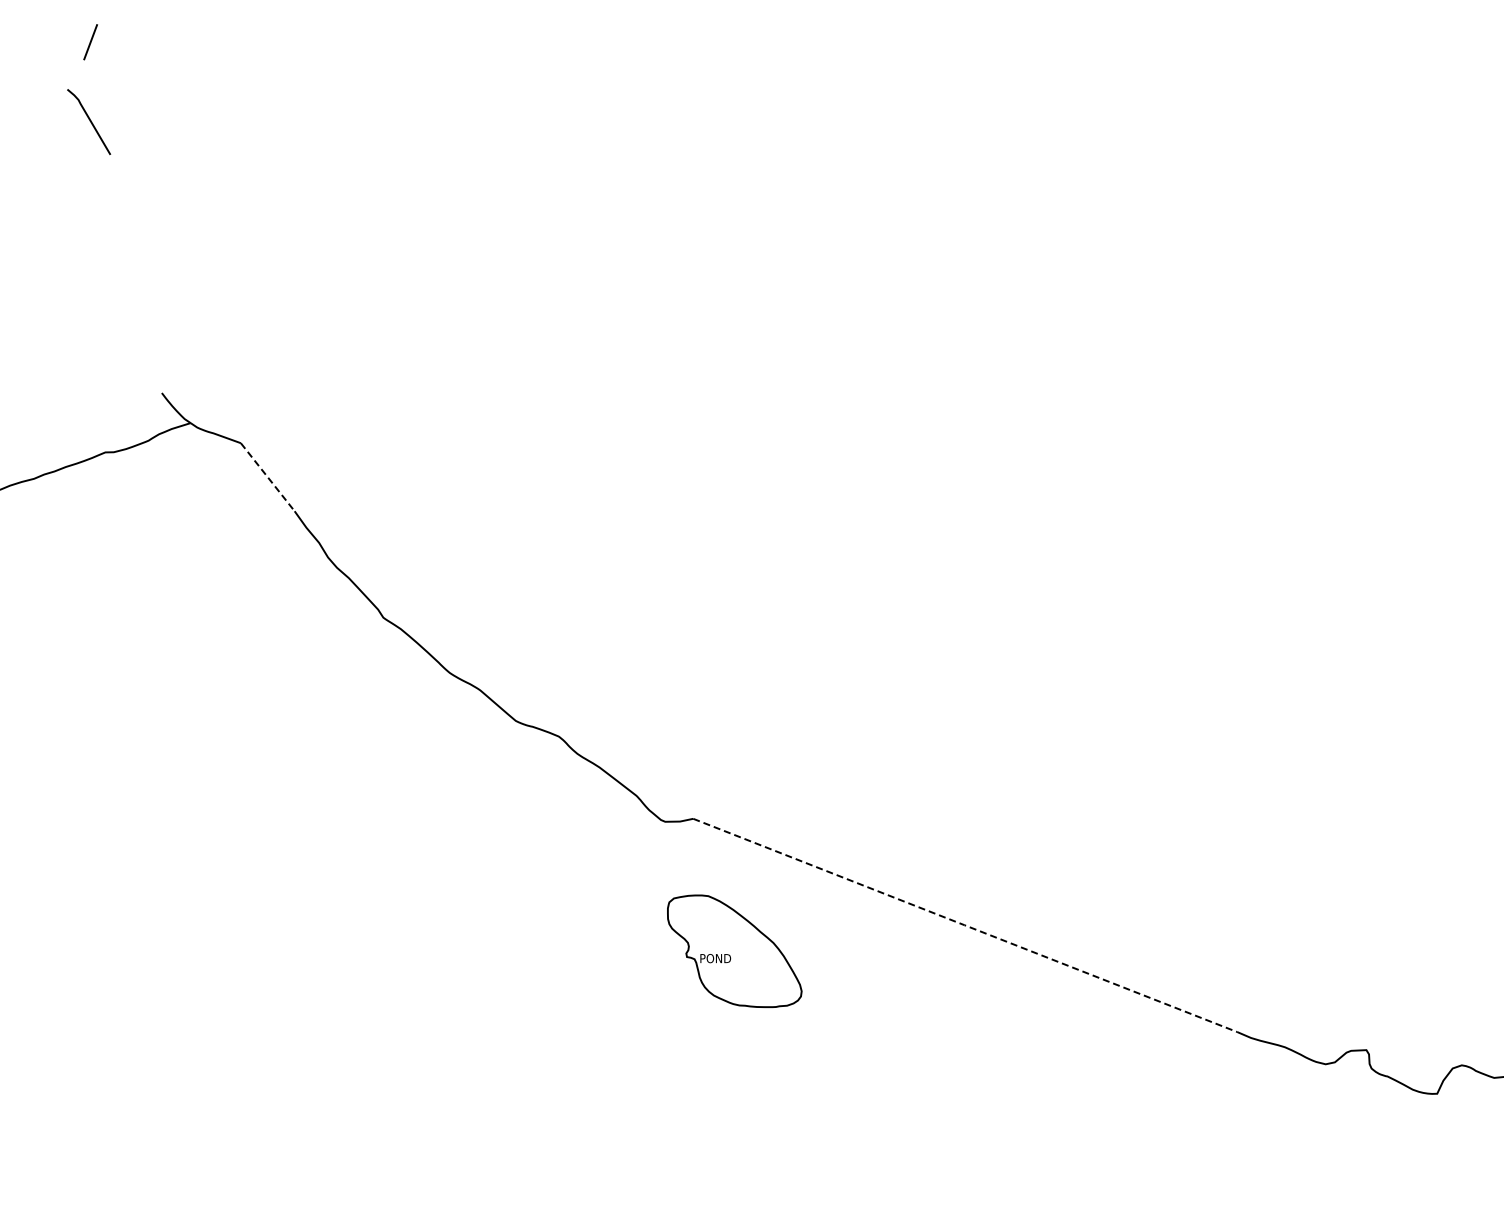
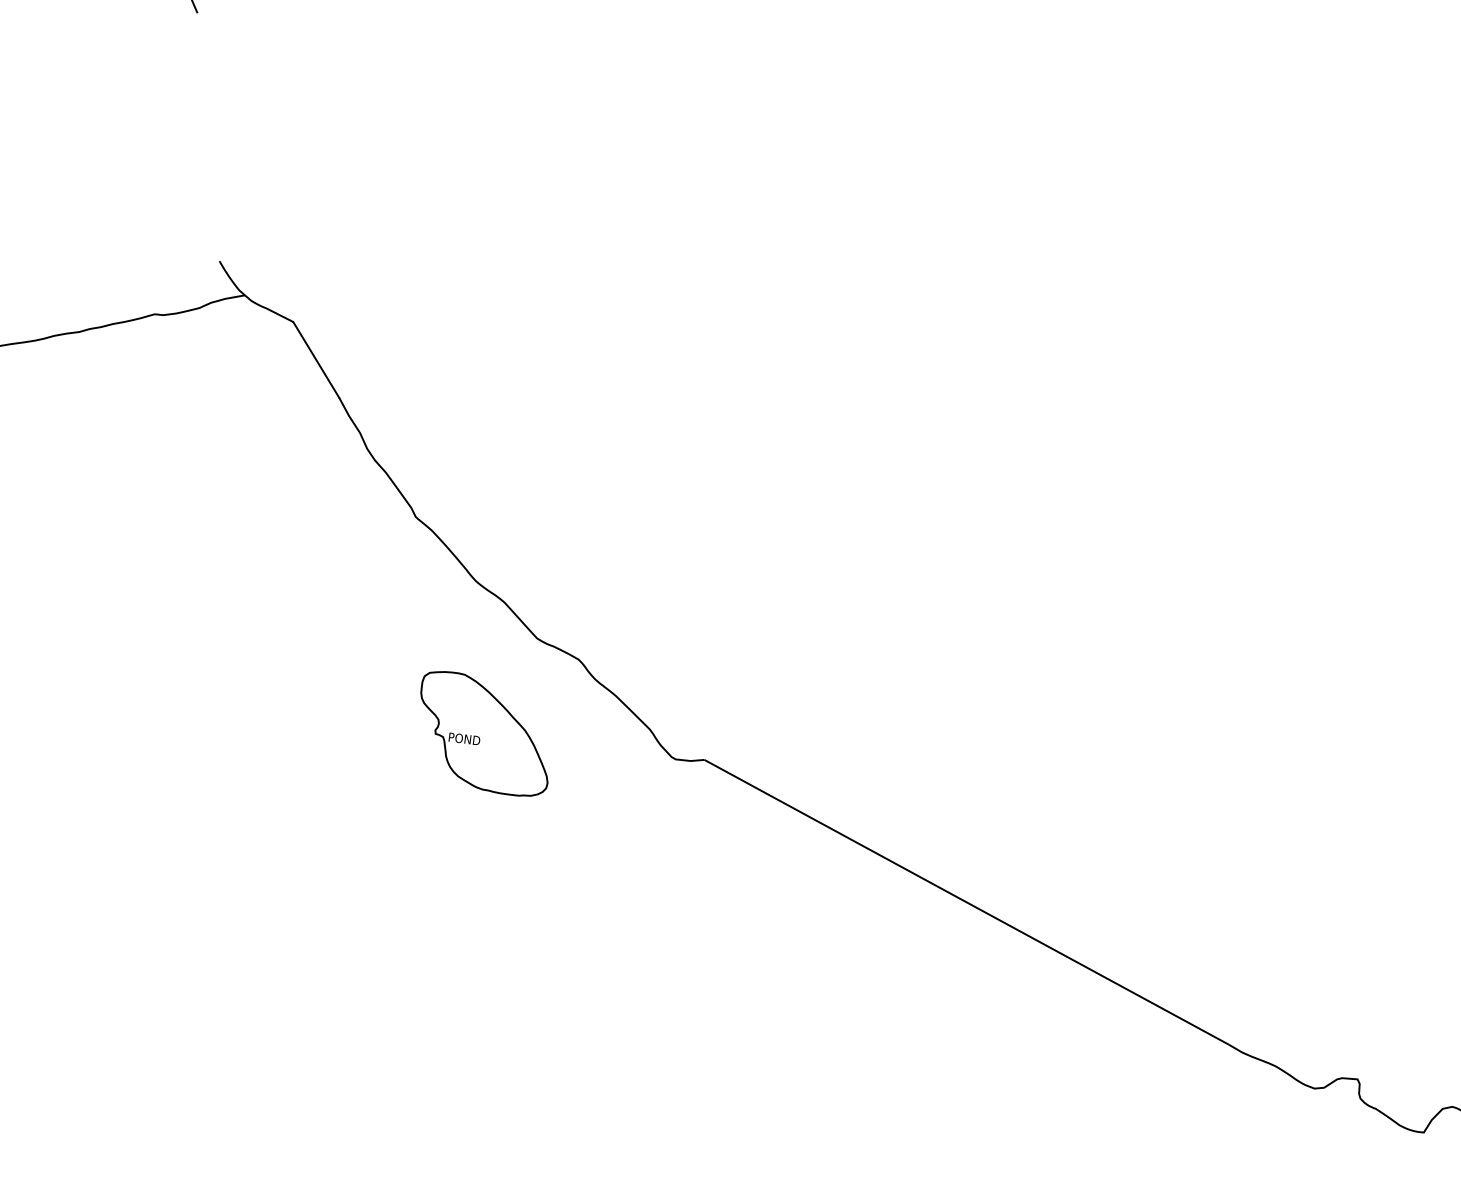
line: (268, 477) -> (316, 360), dashed -> solid
line: (964, 925) -> (965, 902), dashed -> solid
part: (734, 950) -> (484, 733), moved

